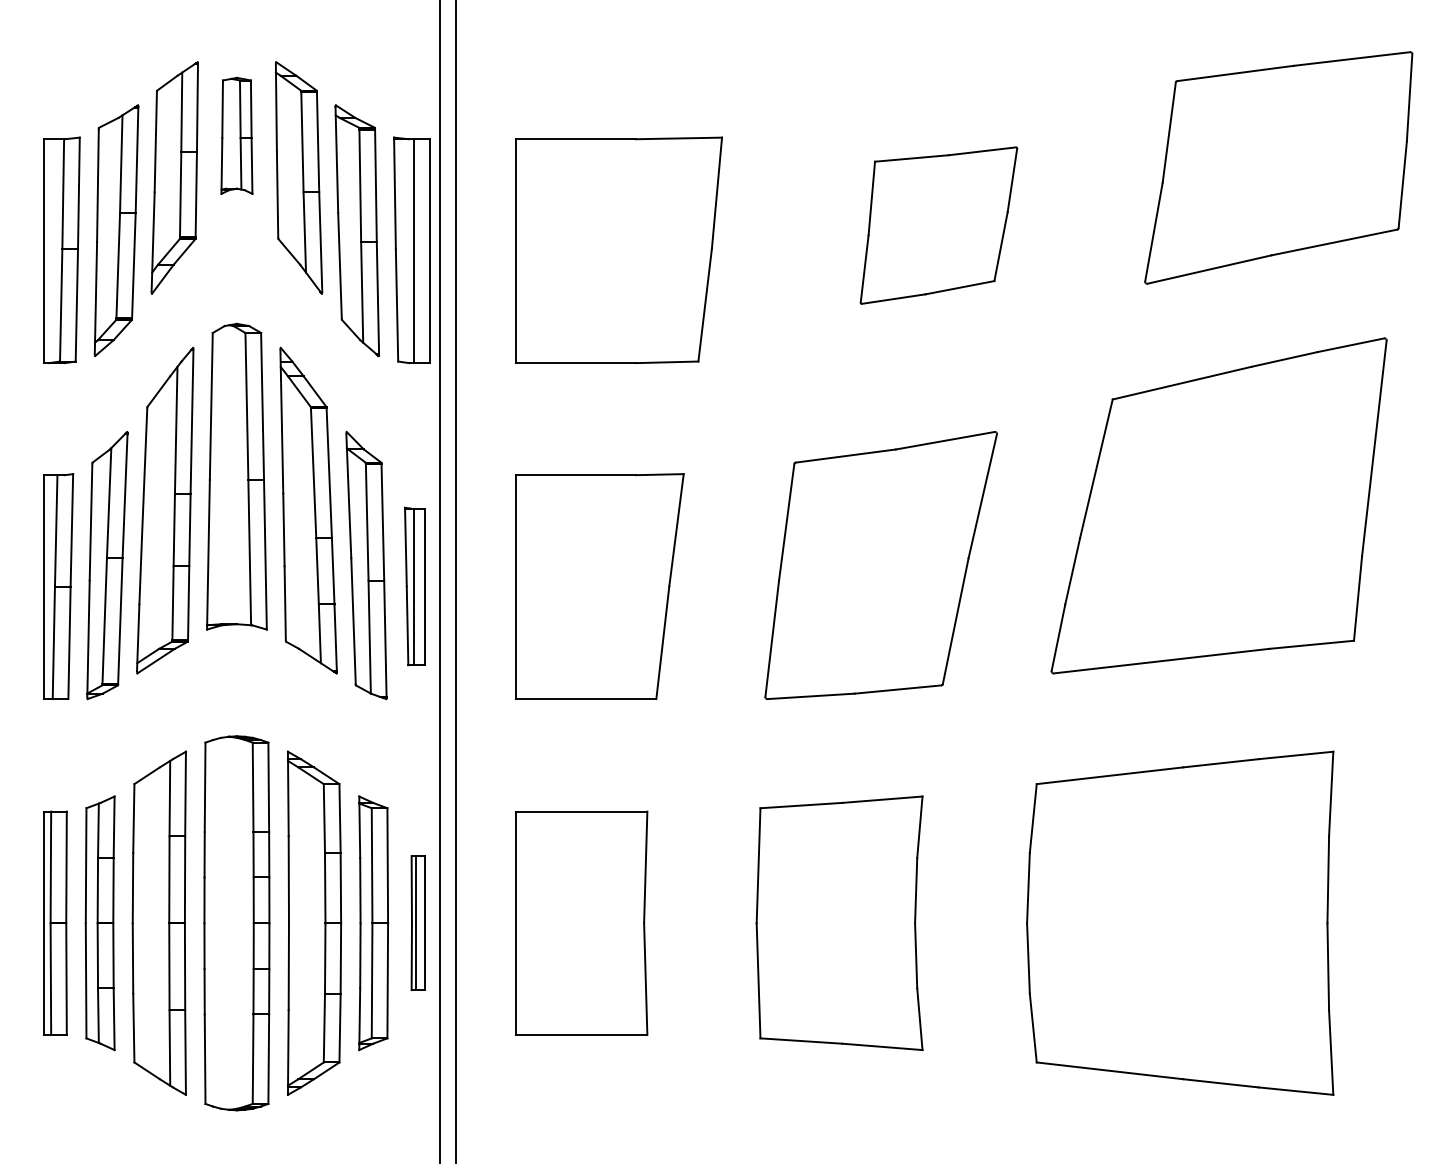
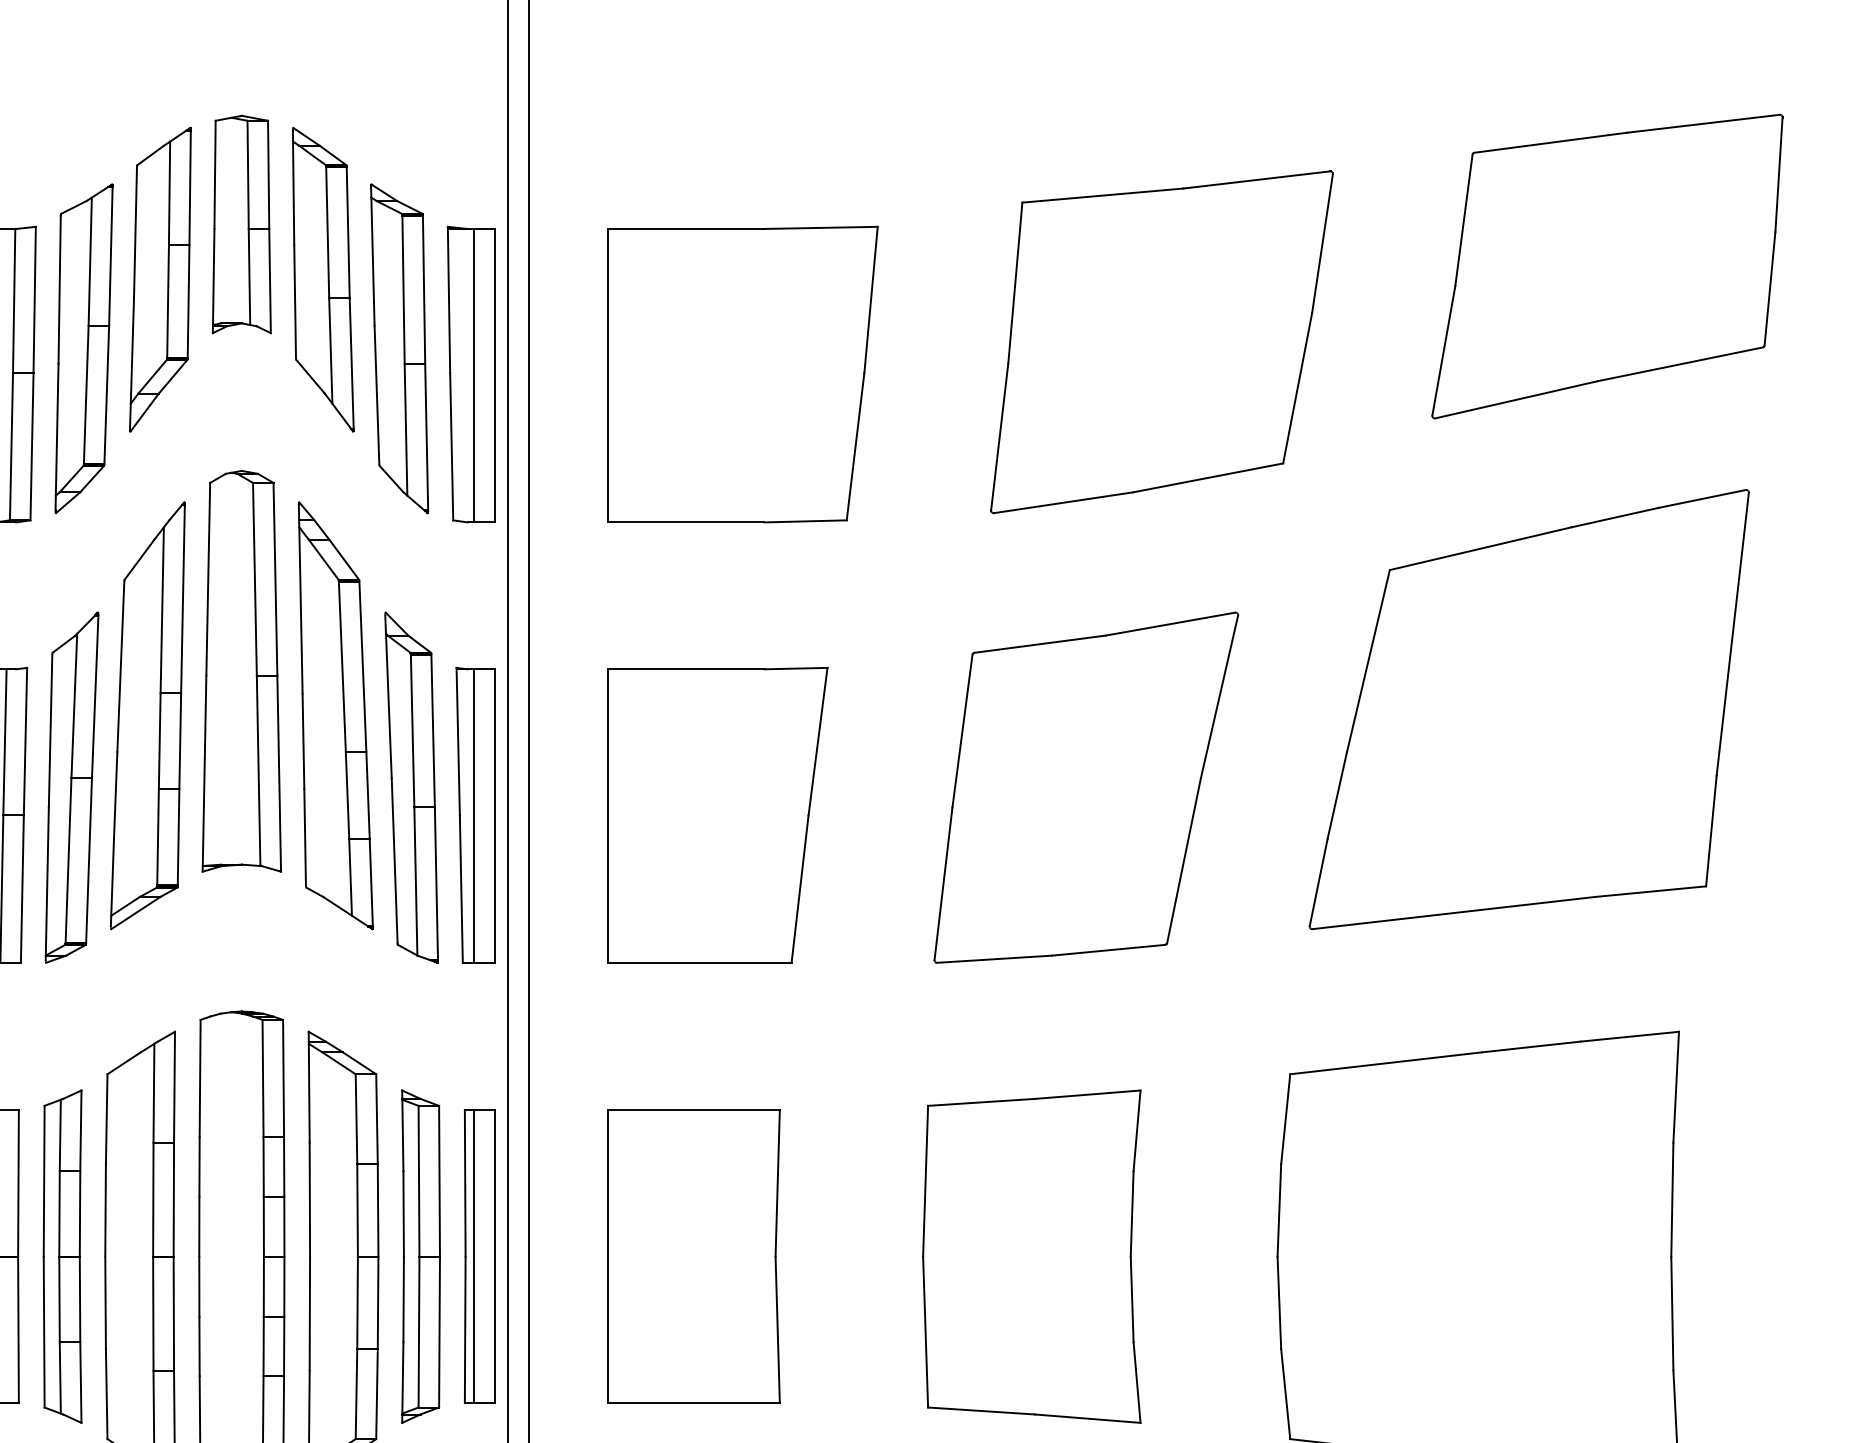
part: (236, 135) -> (241, 224), size x1.43
part: (938, 225) -> (1161, 342), size x1.67
part: (414, 586) -> (474, 815), size x1.43
part: (418, 922) -> (479, 1255), size x1.67

